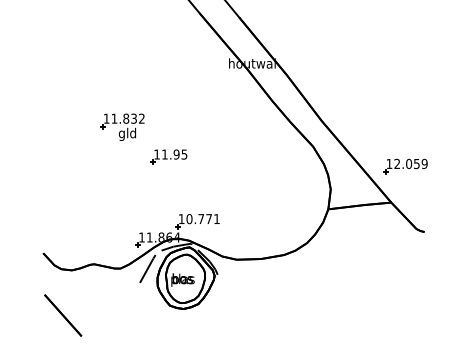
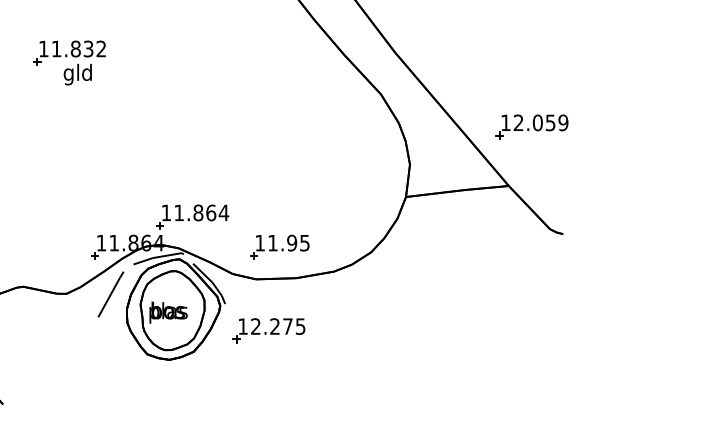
part: (168, 156) -> (278, 246), moved
text: (203, 219) -> (202, 213), 10.771 -> 11.864
part: (244, 290) -> (269, 329), added

